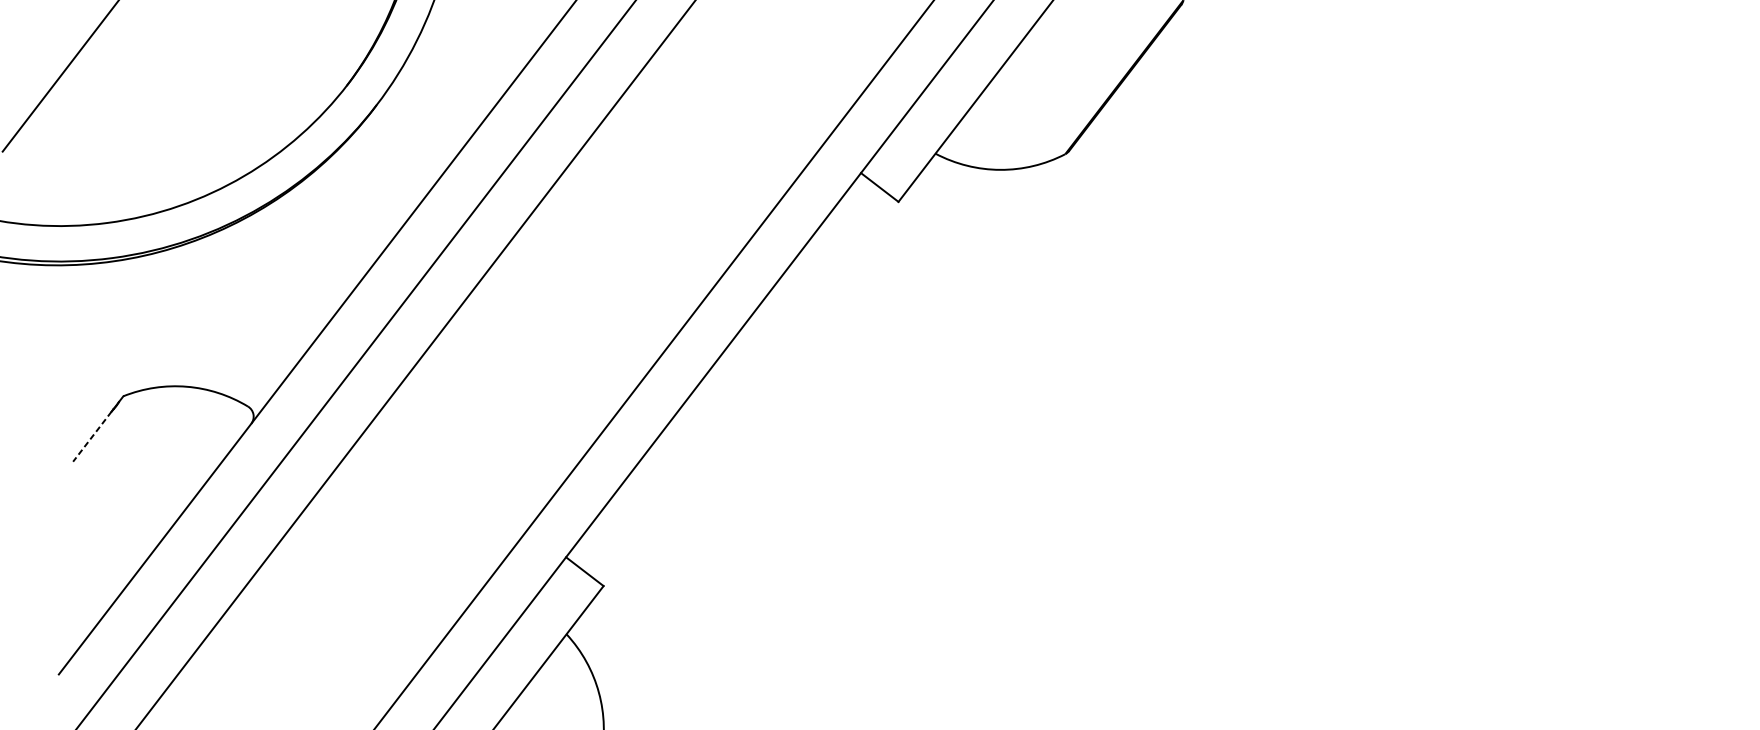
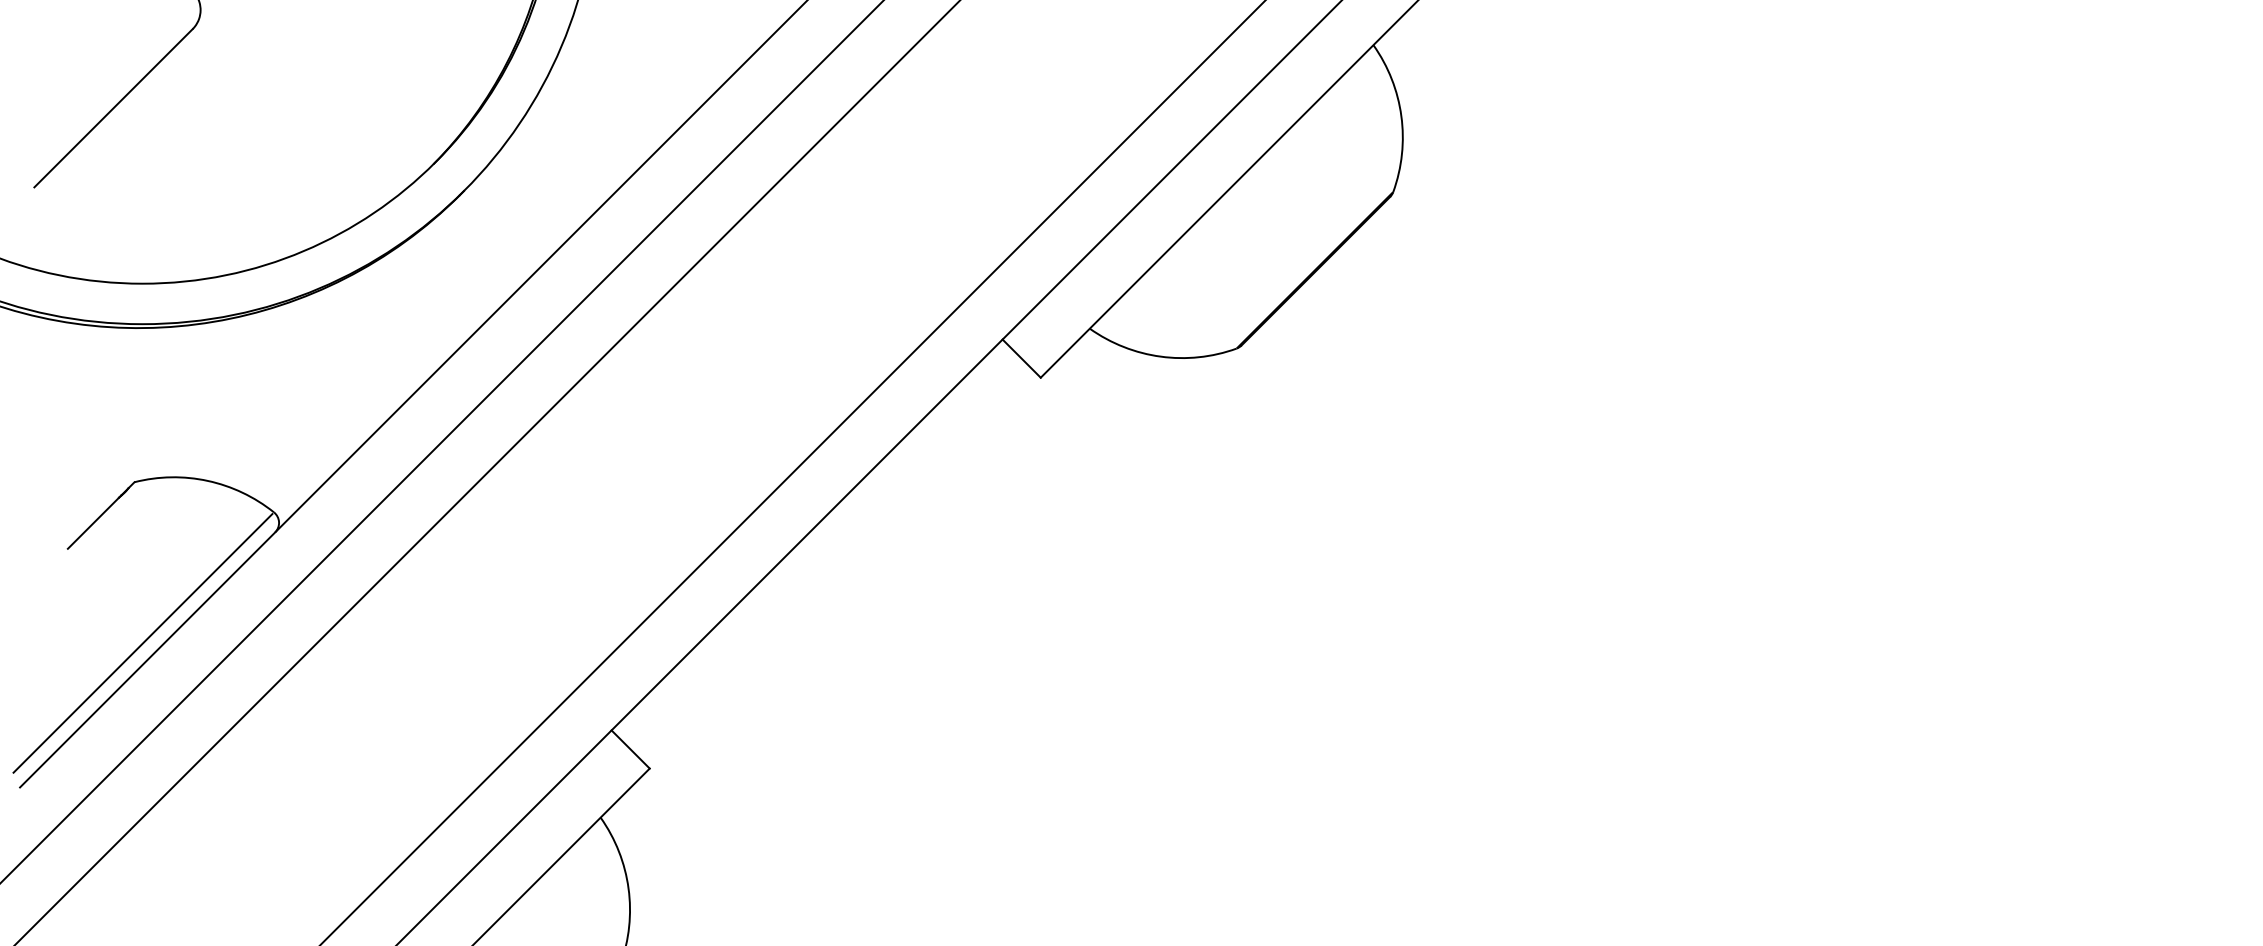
line: (92, 436) -> (93, 523), dashed -> solid
line: (148, 535) -> (142, 643), added

